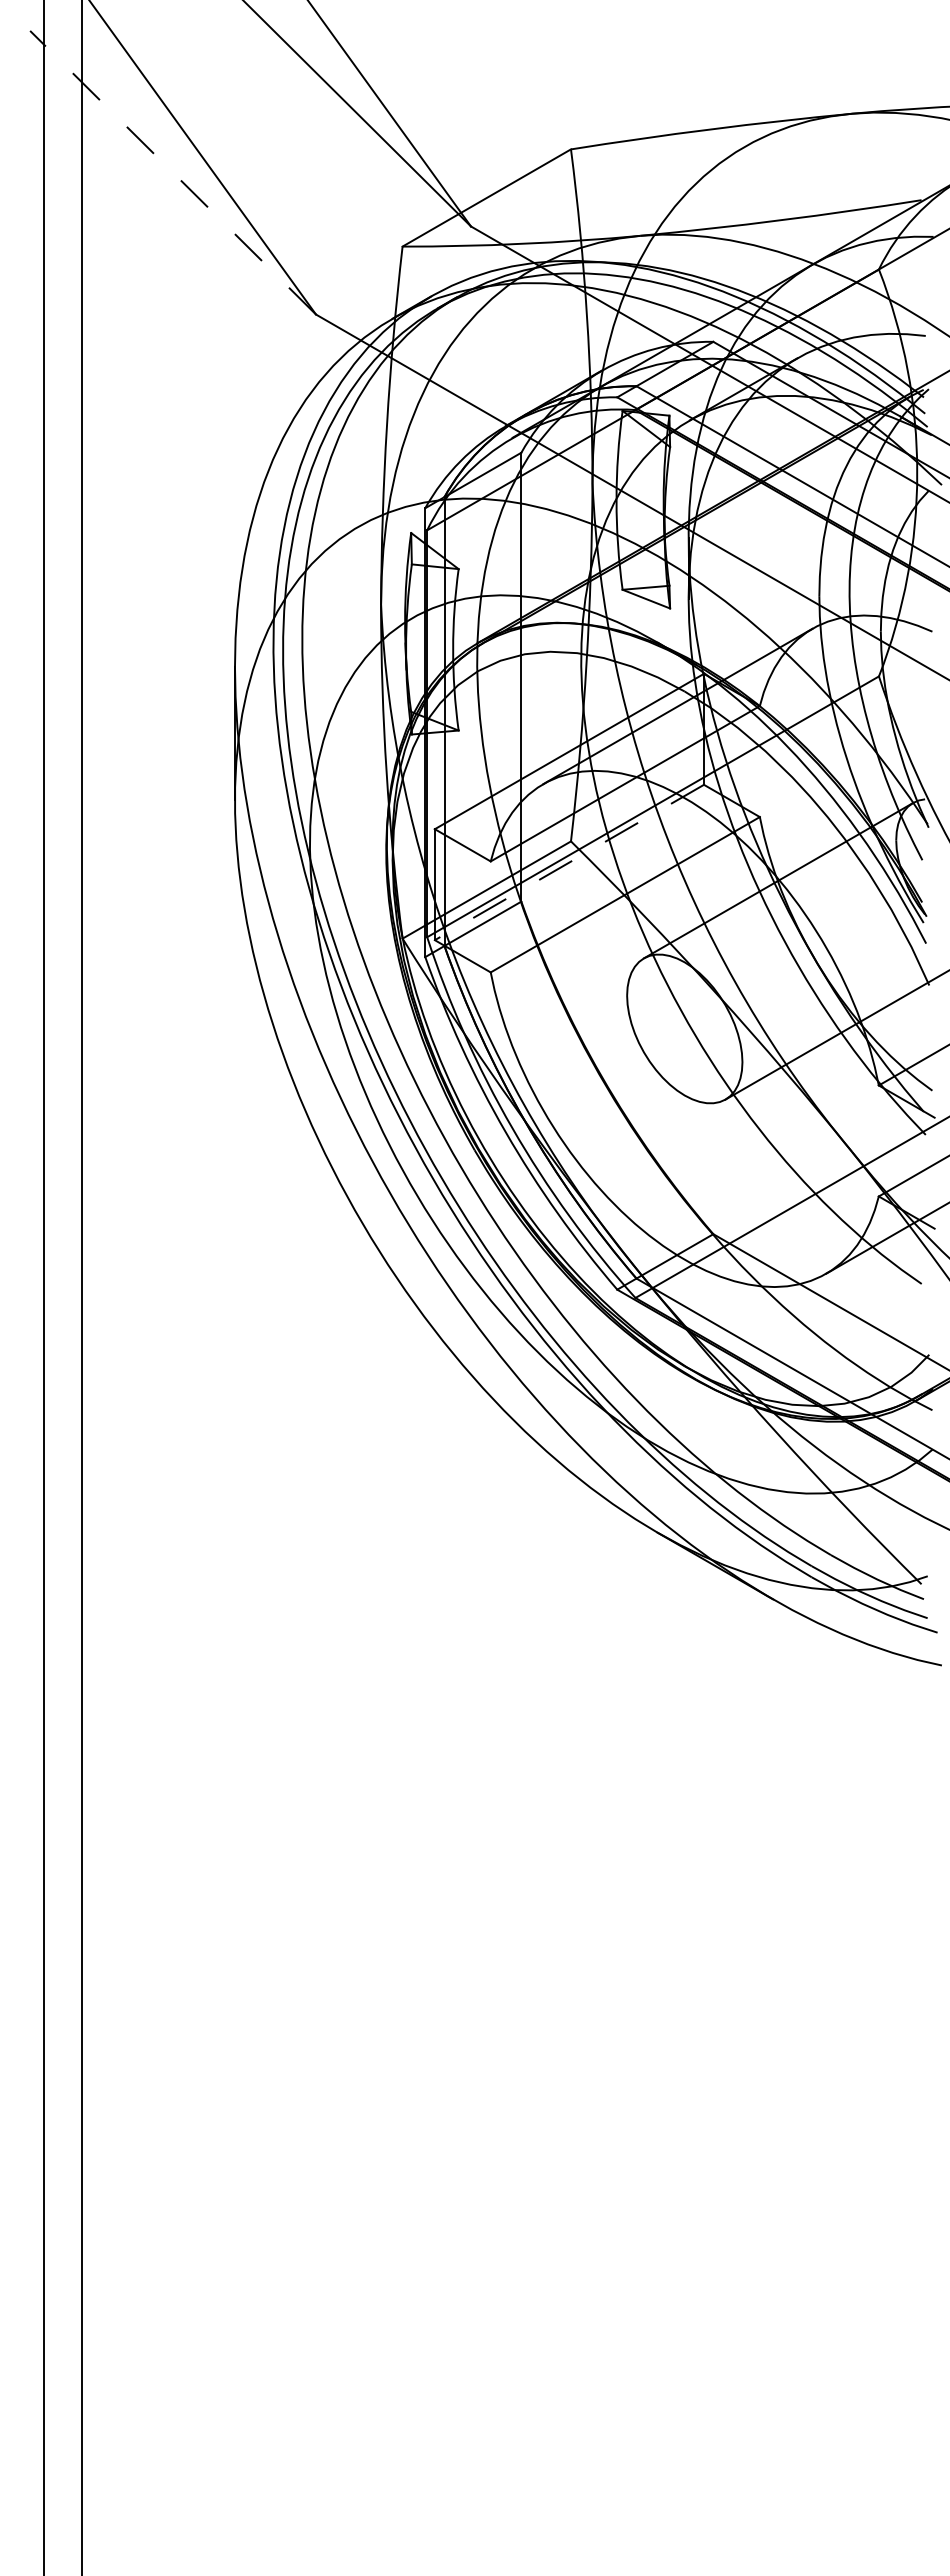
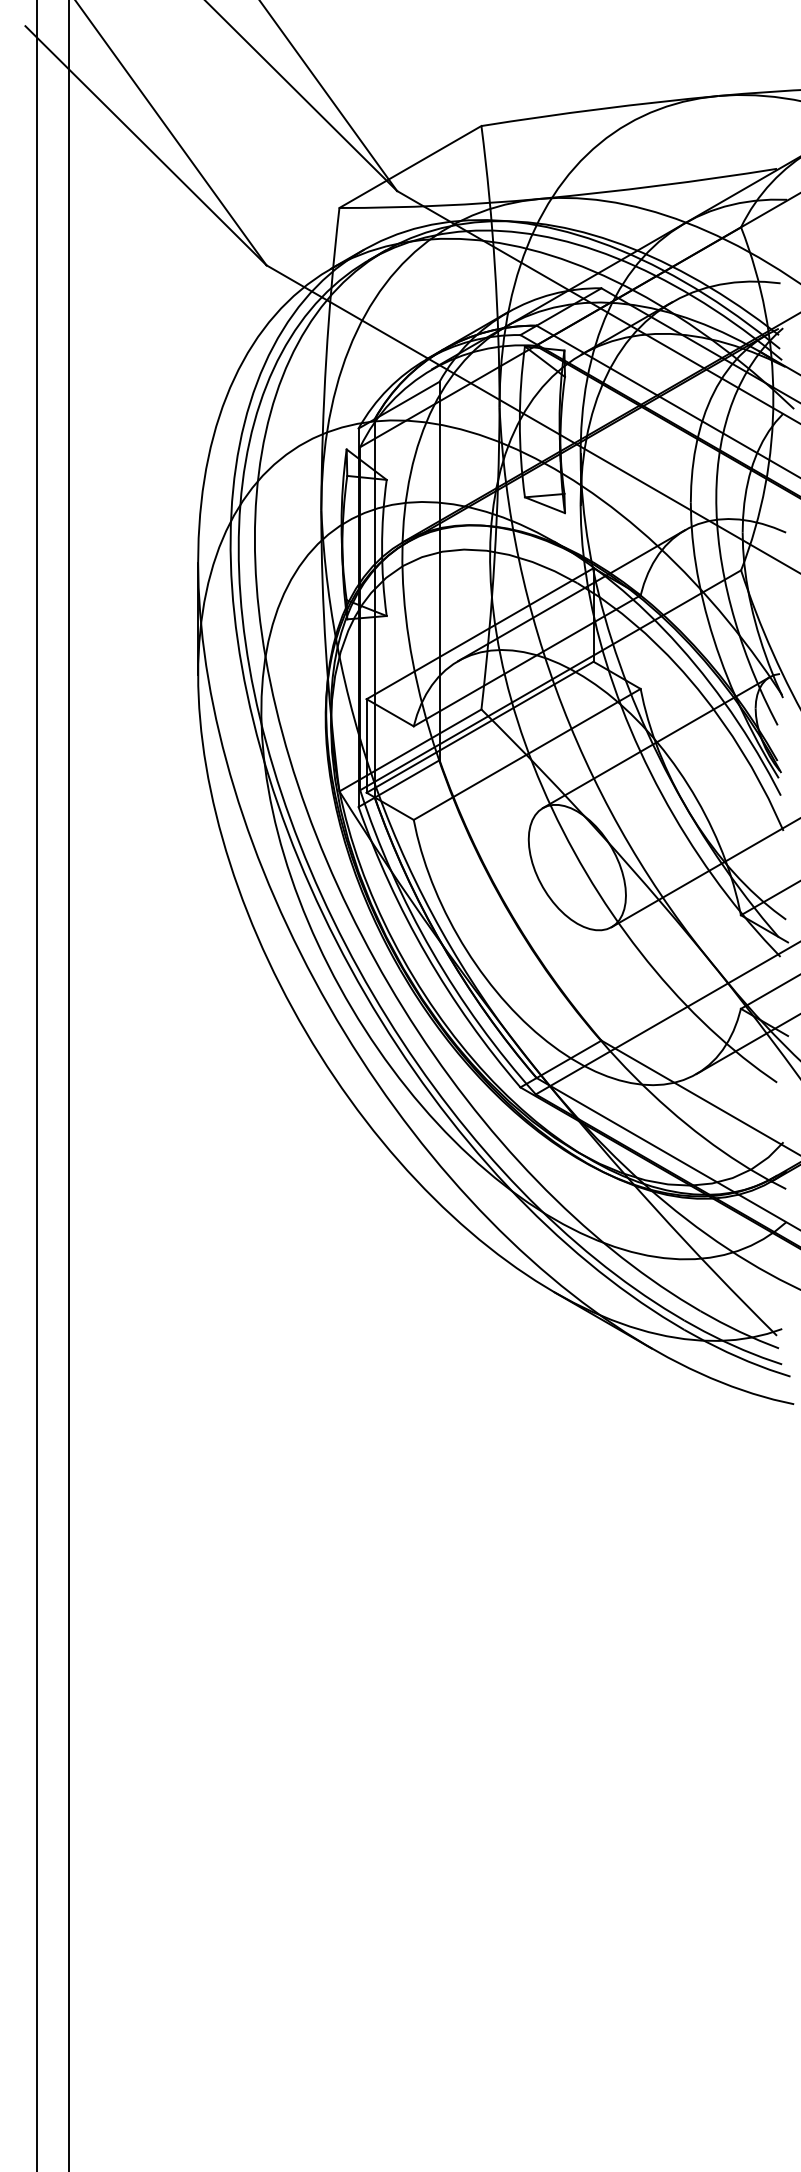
line: (172, 172) -> (145, 145), dashed -> solid
line: (569, 862) -> (480, 727), dashed -> solid

